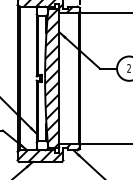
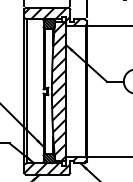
hatch: (41, 10) -> (48, 23), added
hatch: (41, 145) -> (48, 158), added

